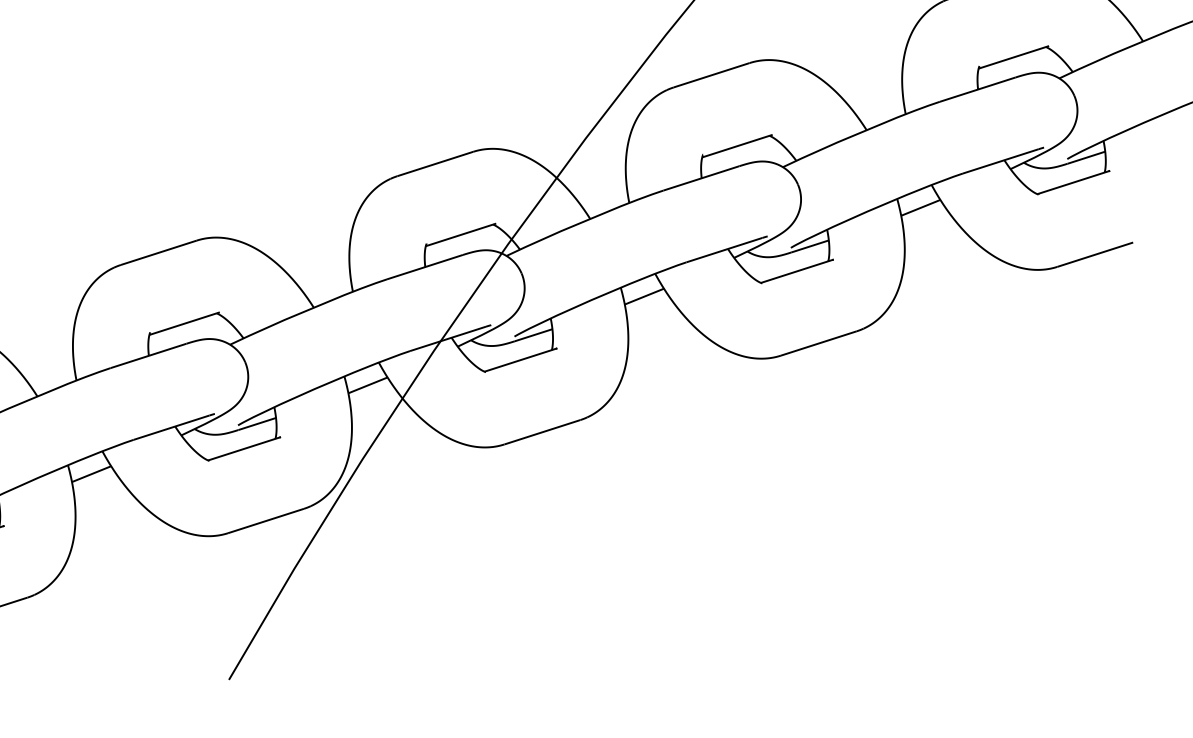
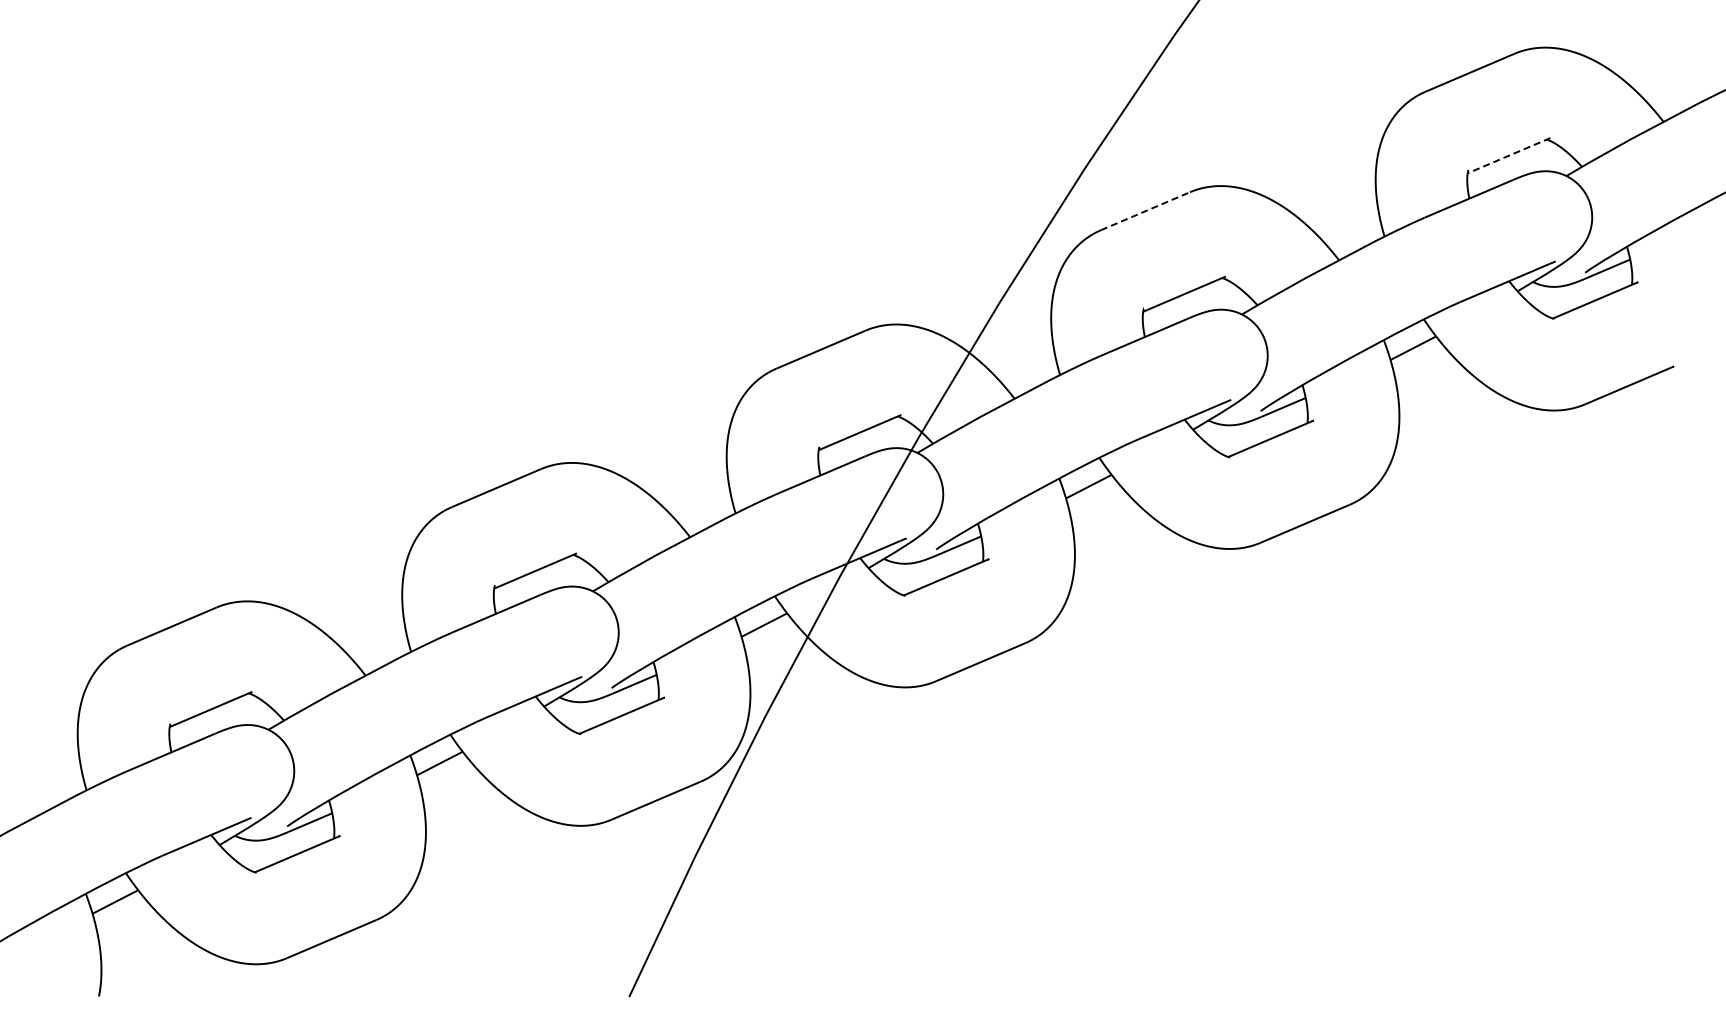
line: (1014, 57) -> (1509, 155), solid -> dashed
line: (711, 75) -> (1145, 211), solid -> dashed

